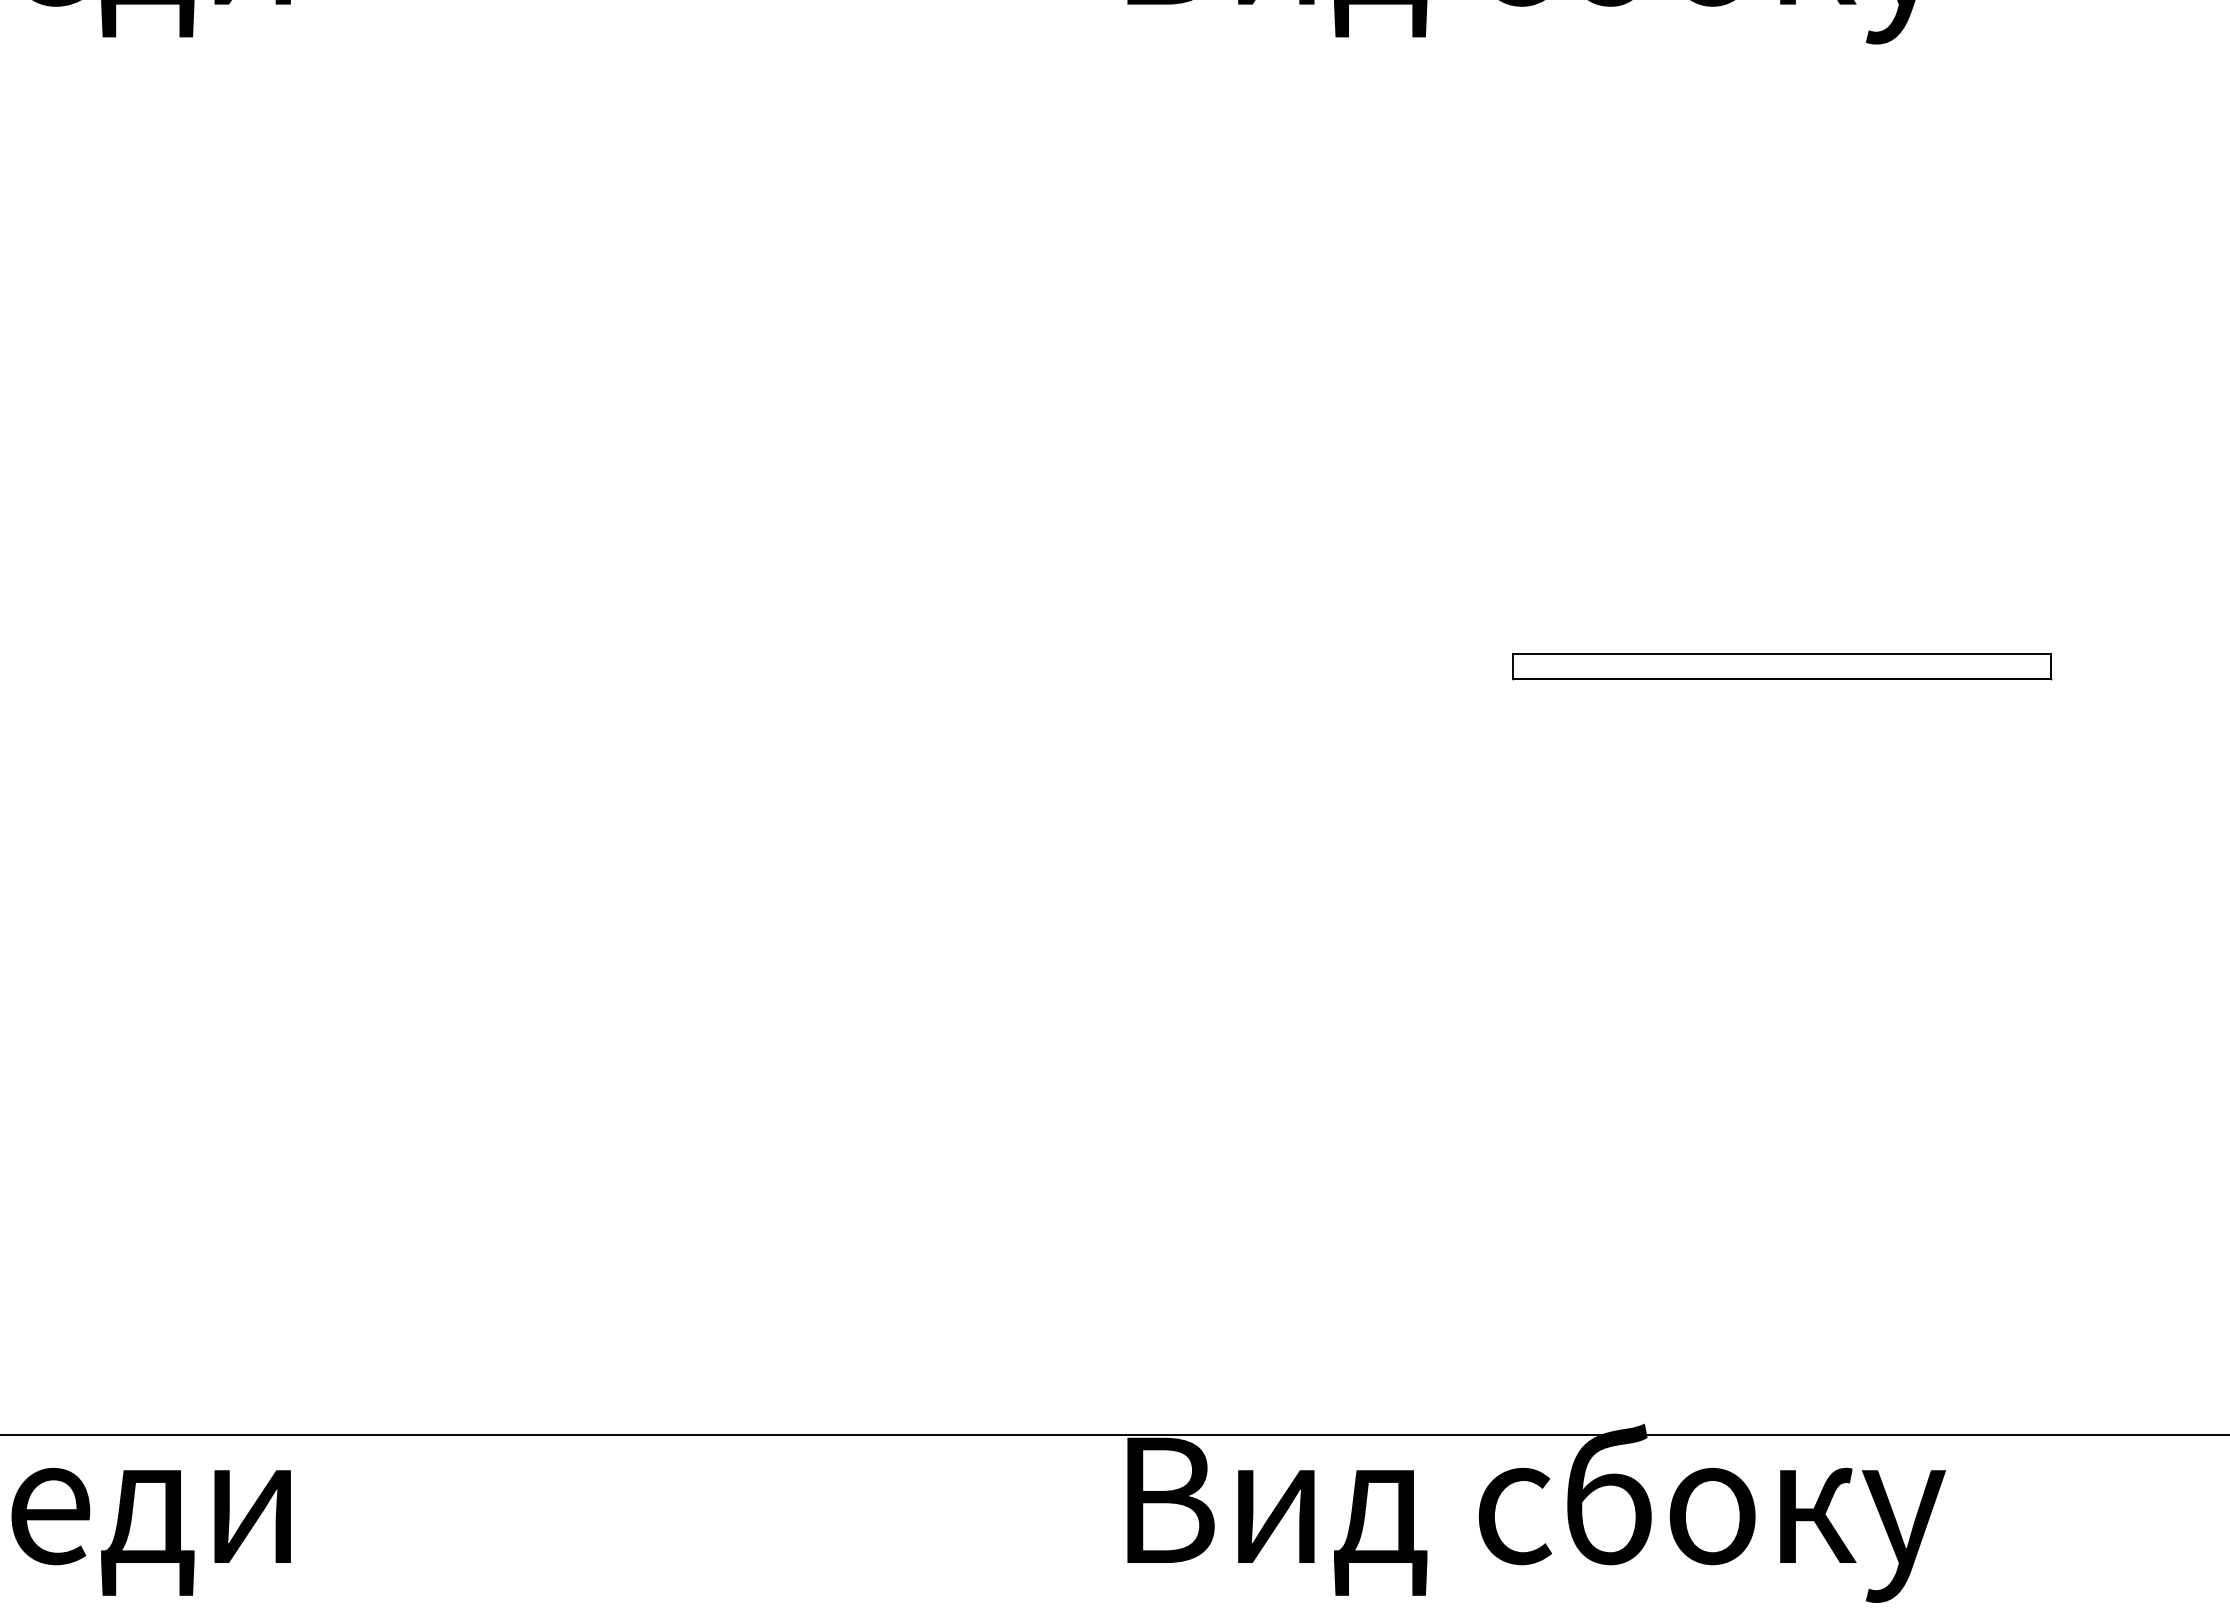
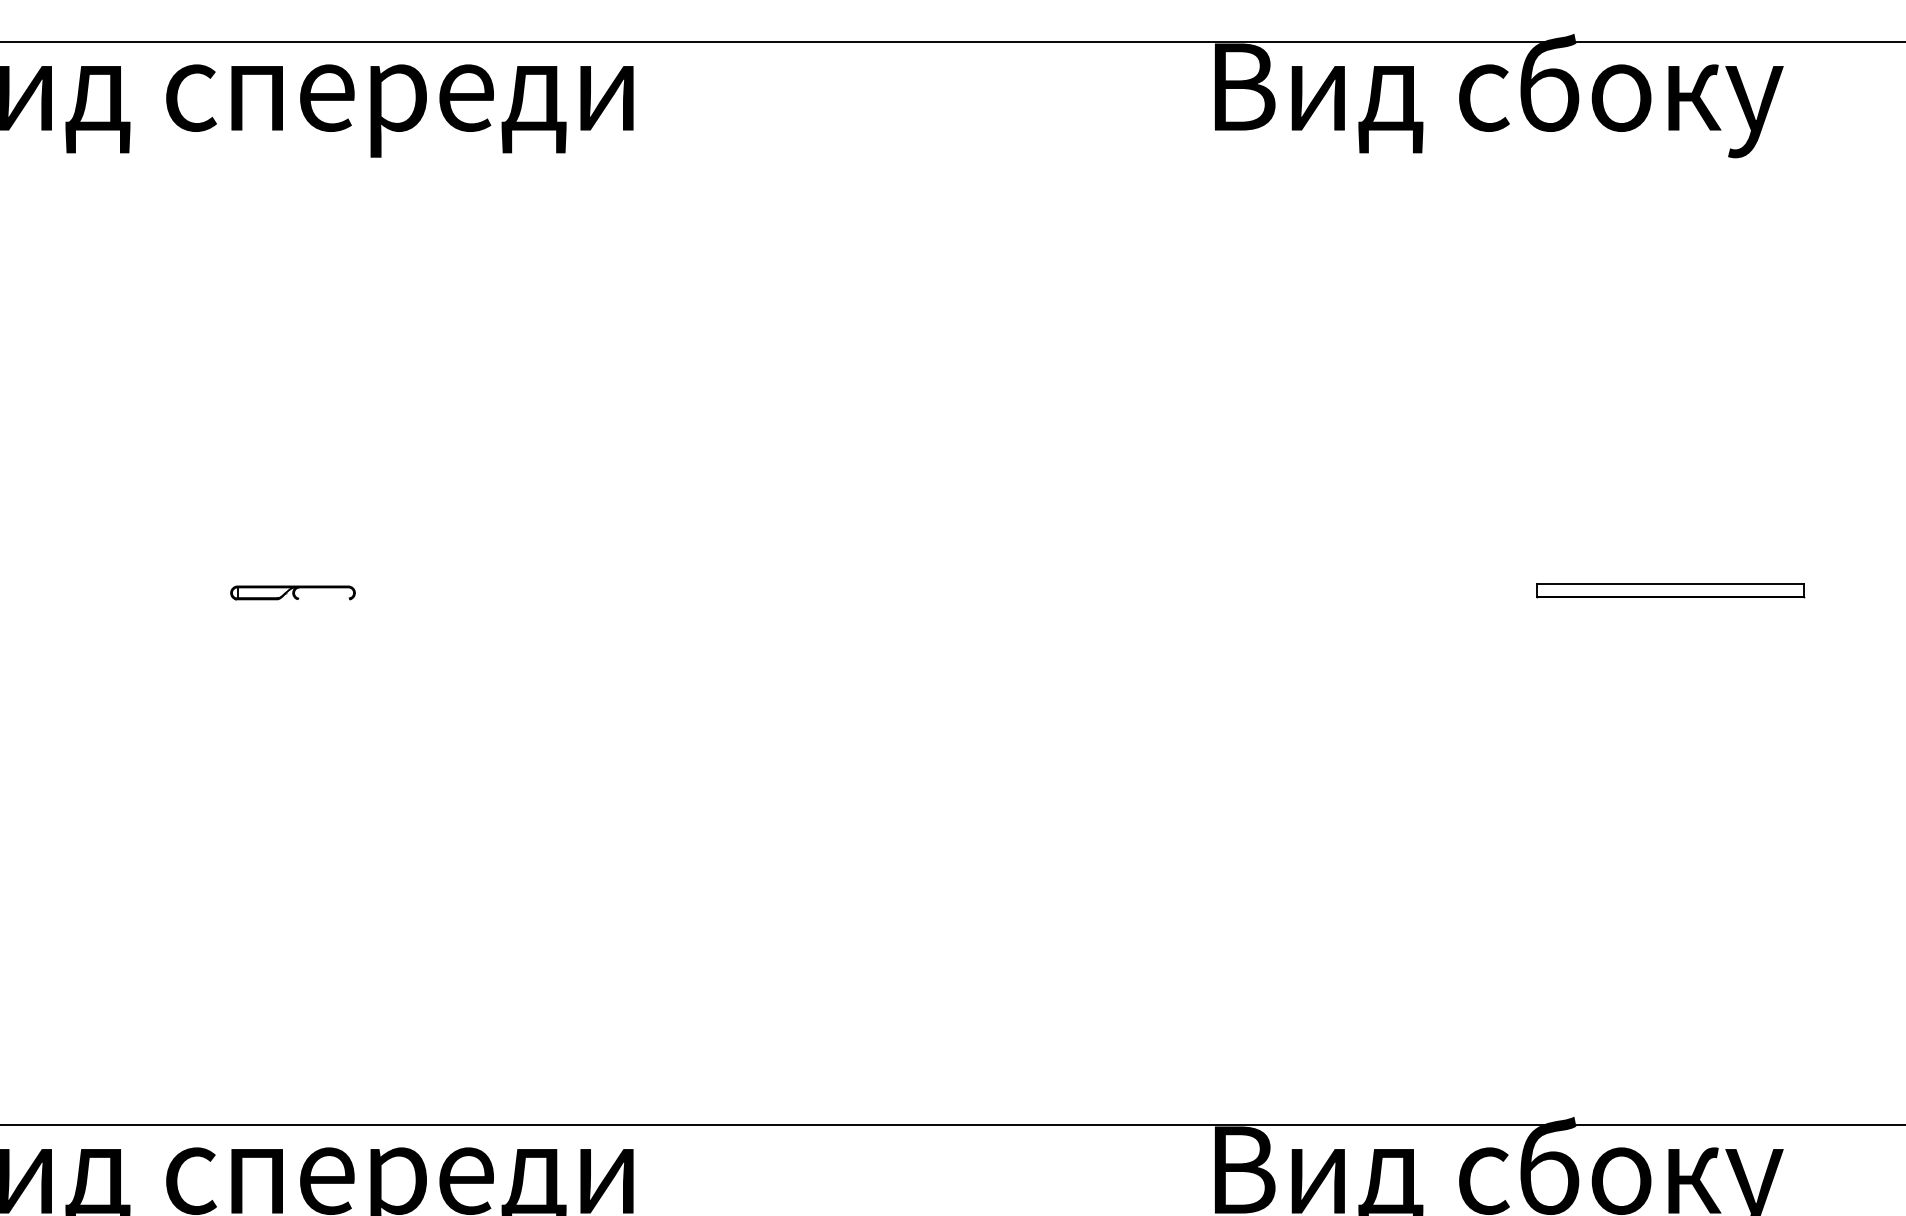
part: (1783, 666) -> (1670, 590), size x0.71

